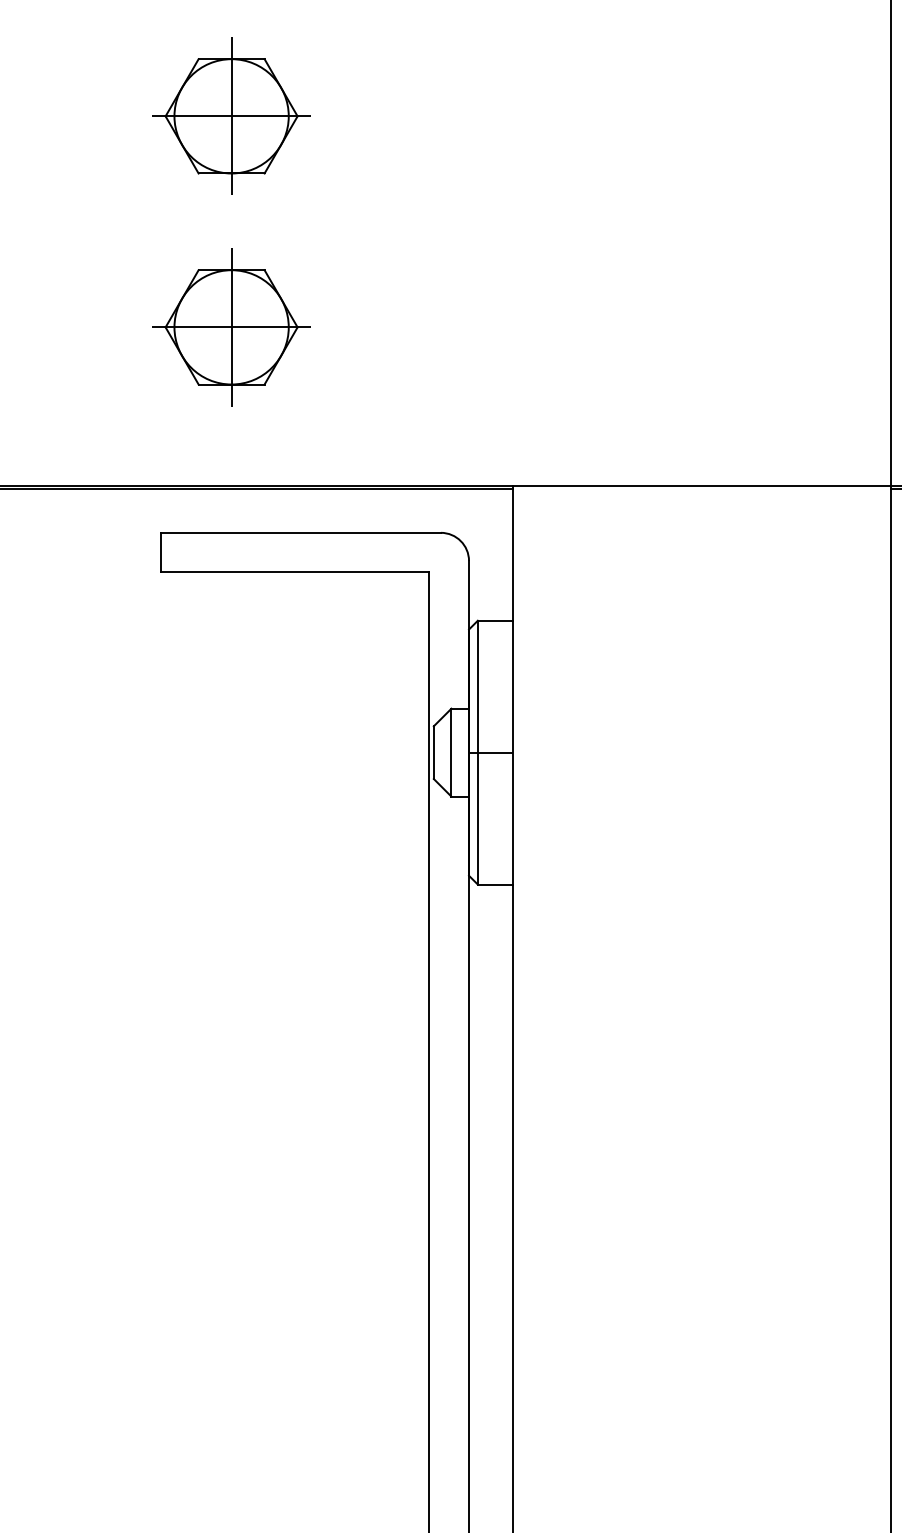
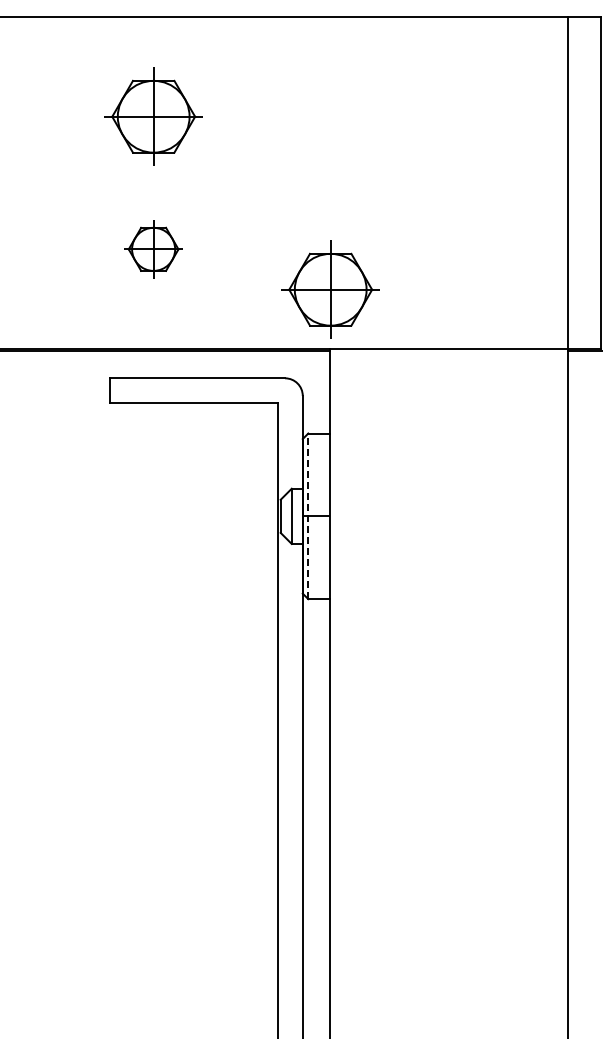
part: (231, 327) -> (153, 249), size x0.6
part: (513, 391) -> (330, 289), added
line: (478, 752) -> (308, 516), solid -> dashed

